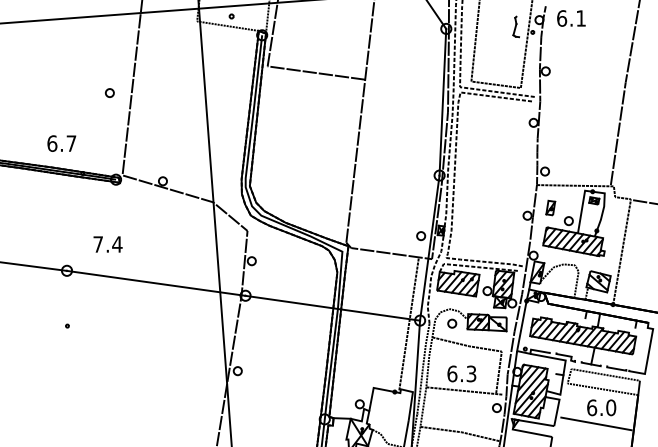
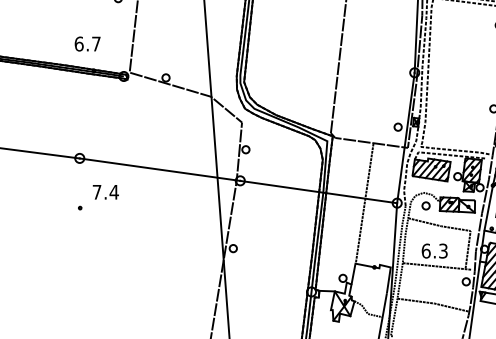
text: (61, 143) -> (87, 43), moved
text: (107, 244) -> (105, 192), moved
line: (408, 323) -> (364, 202), moved

